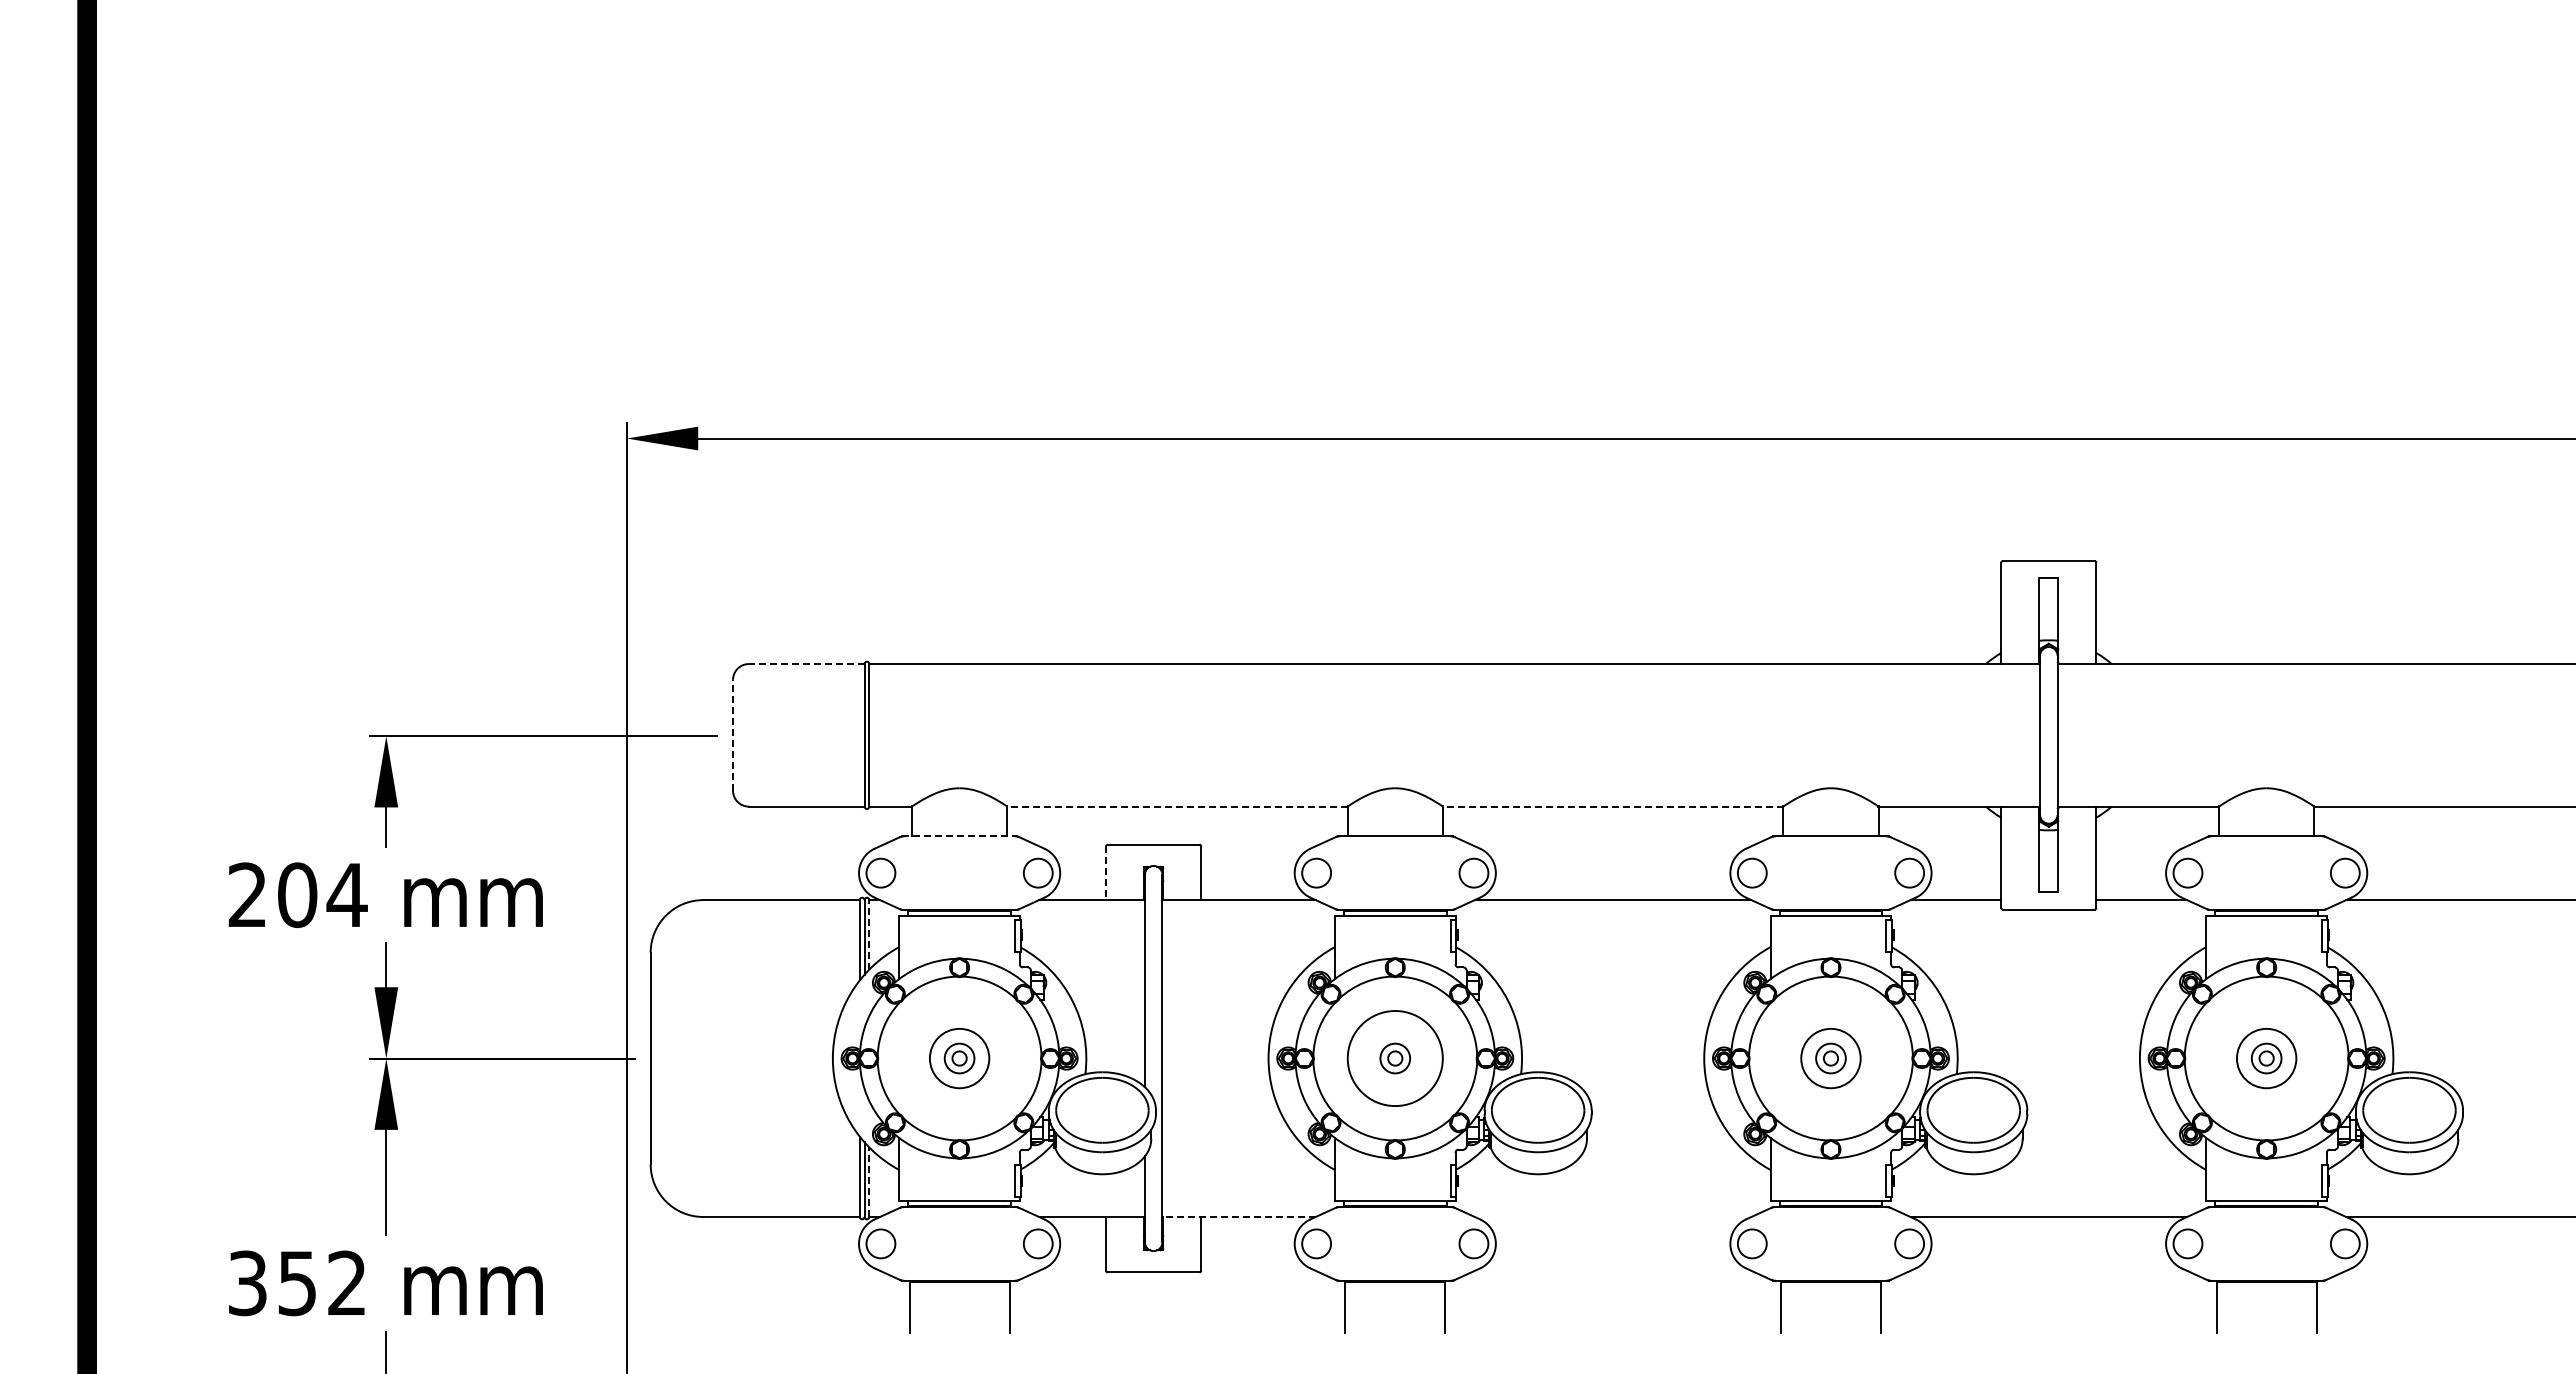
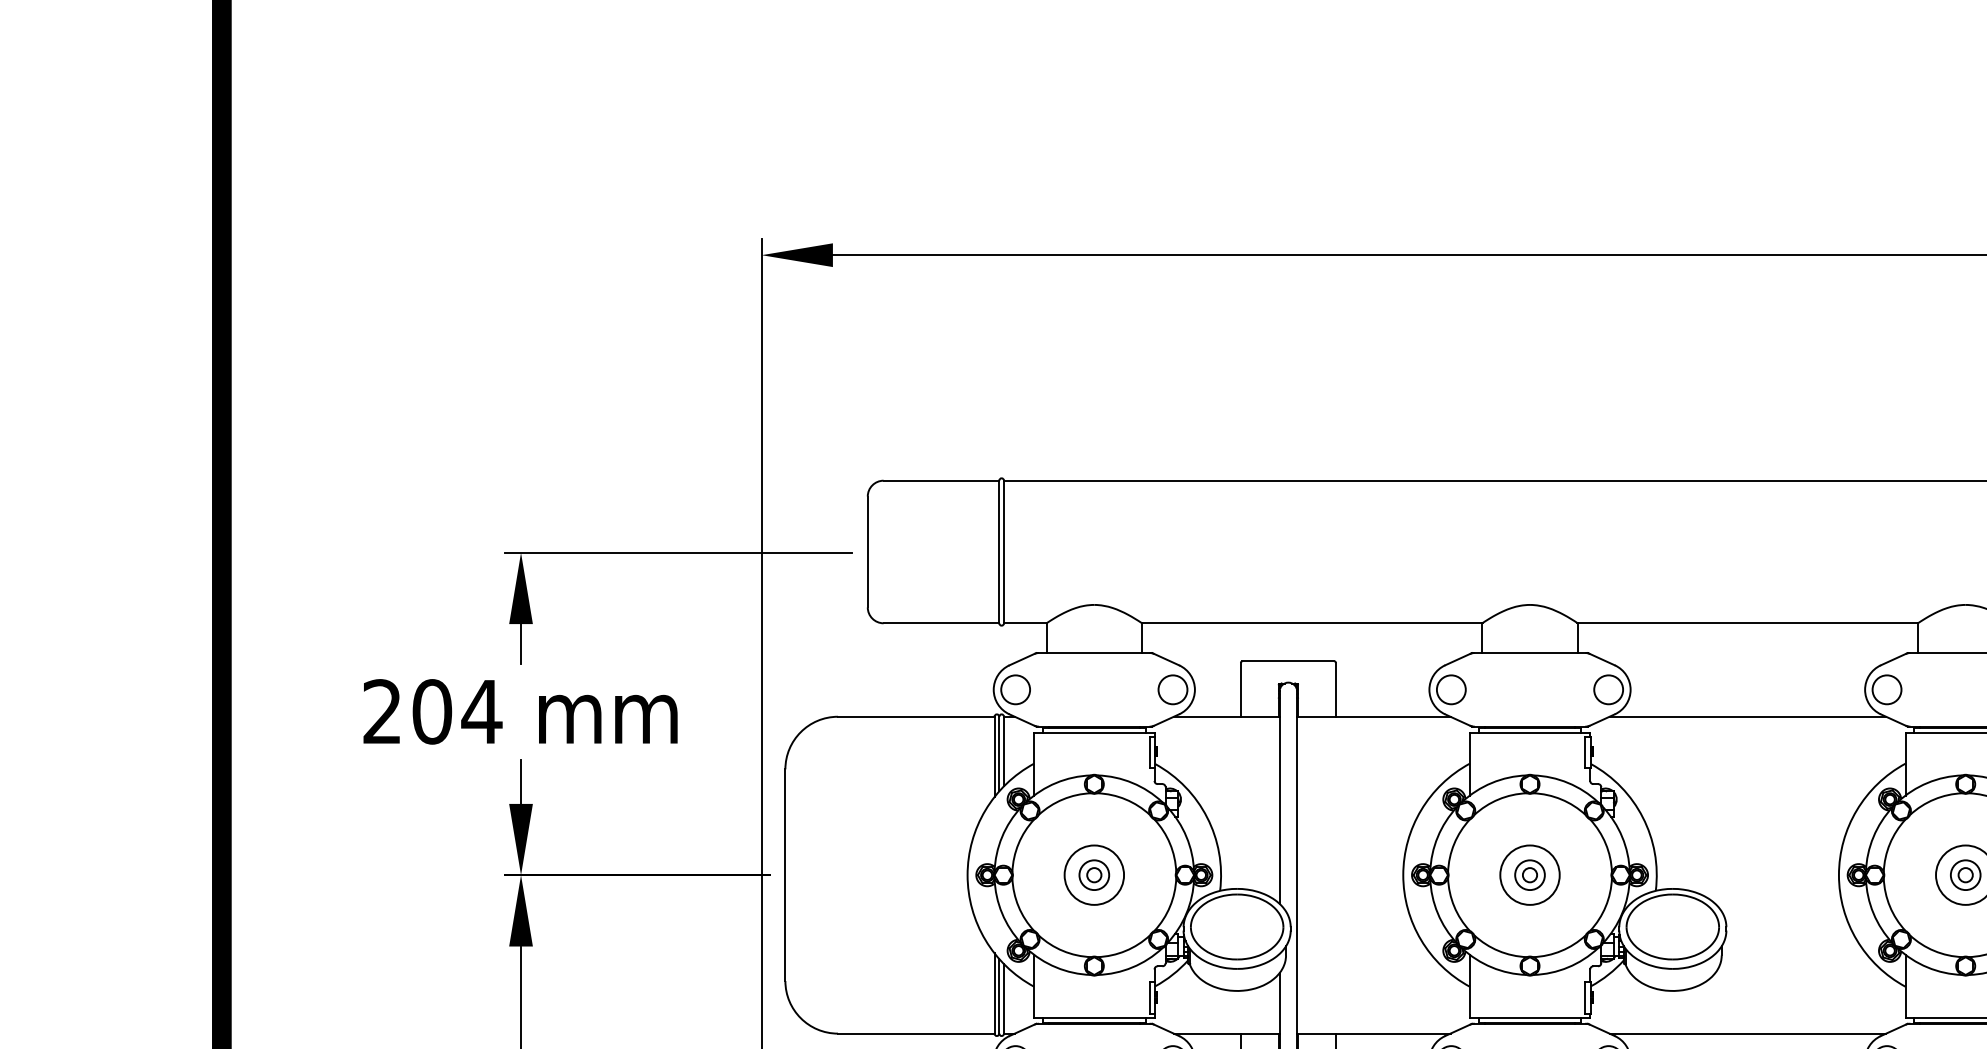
line: (806, 664) -> (941, 481), dashed -> solid
line: (733, 734) -> (868, 551), dashed -> solid
line: (1176, 806) -> (1311, 623), dashed -> solid
line: (1612, 806) -> (1747, 623), dashed -> solid
line: (959, 836) -> (1094, 653), dashed -> solid
line: (1106, 873) -> (1241, 690), dashed -> solid
line: (869, 934) -> (1004, 751), dashed -> solid
circle: (1395, 1058) -> (1530, 875), size x0.62
line: (869, 1182) -> (1004, 999), dashed -> solid
line: (1239, 1216) -> (1374, 1033), dashed -> solid
line: (1612, 1216) -> (1747, 1033), added

